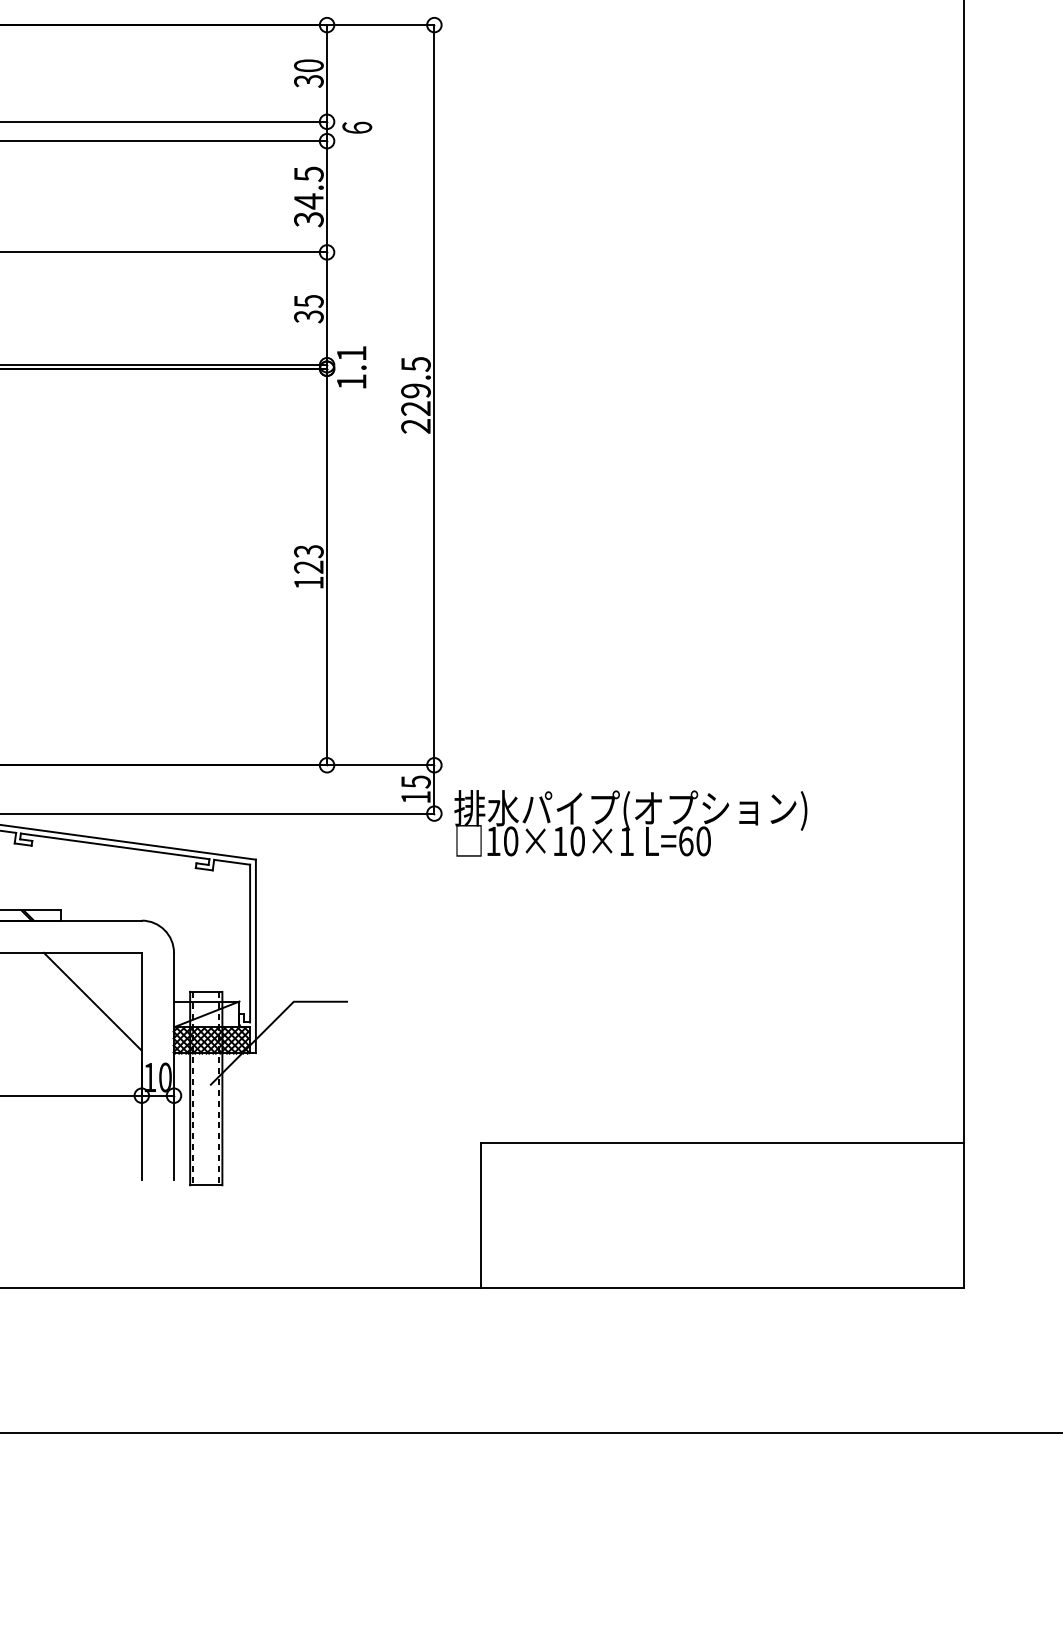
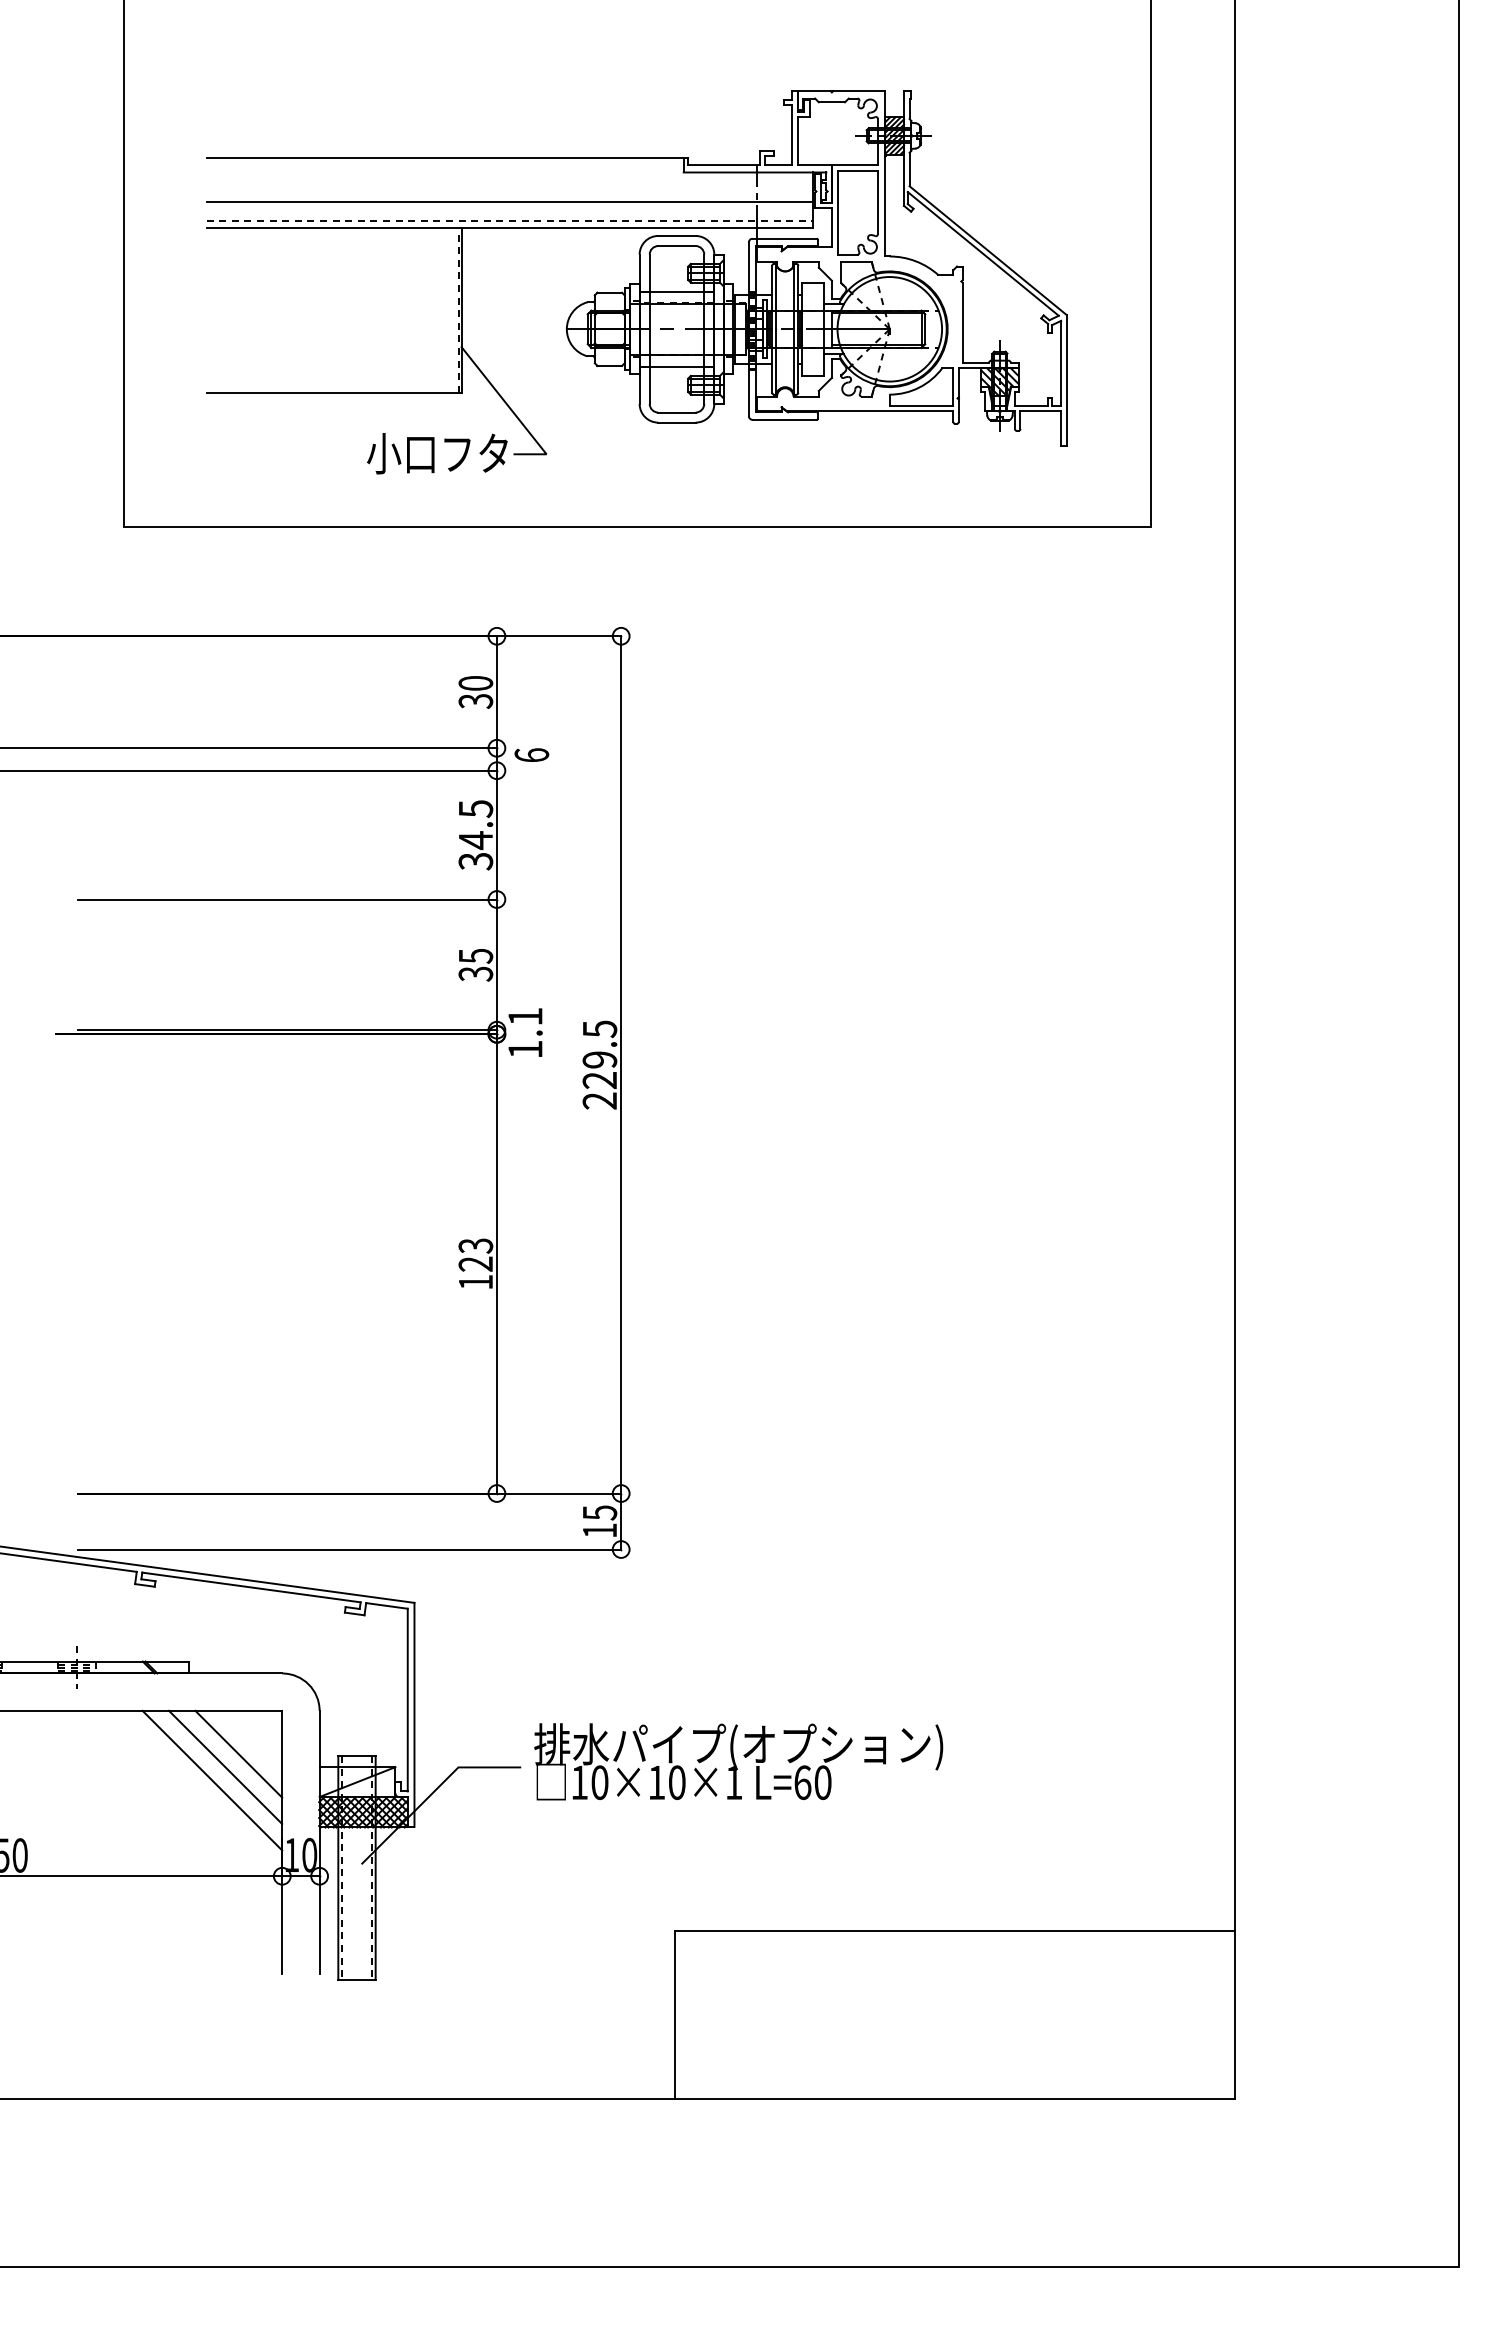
text: (630, 823) -> (738, 1761), moved
line: (103, 989) -> (238, 1753), added
line: (81, 1013) -> (212, 1780), added

